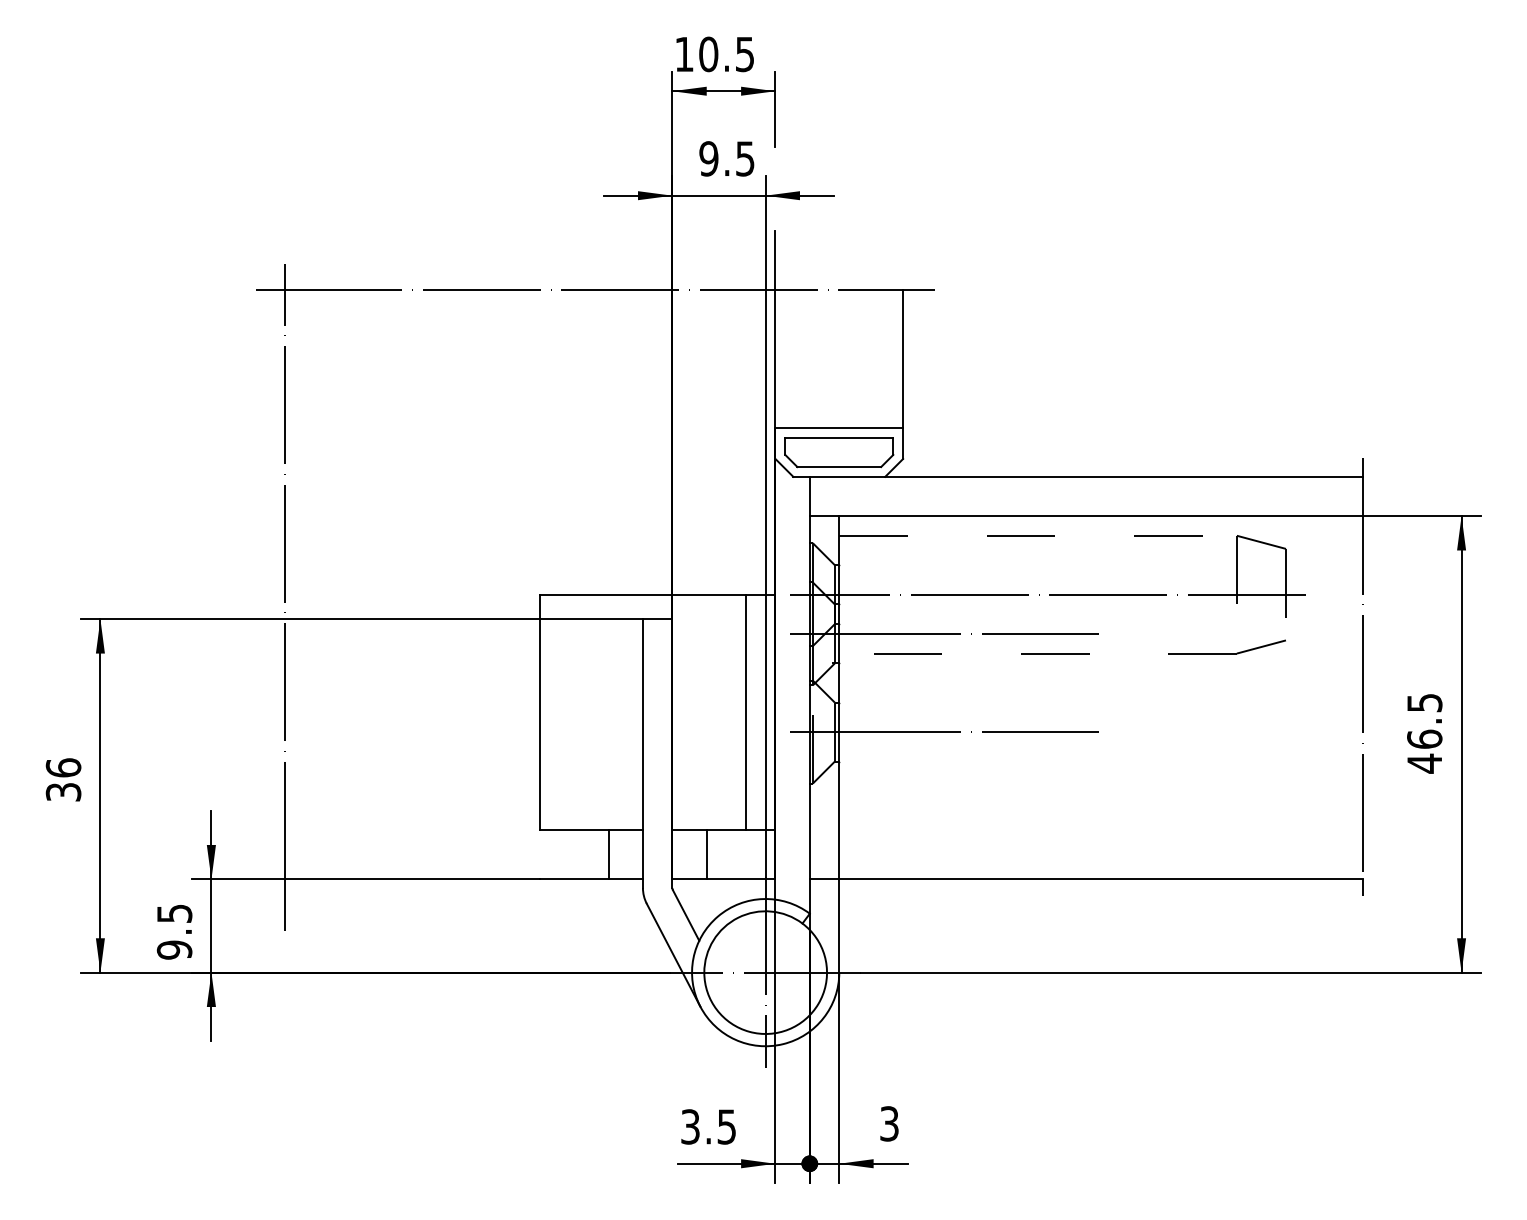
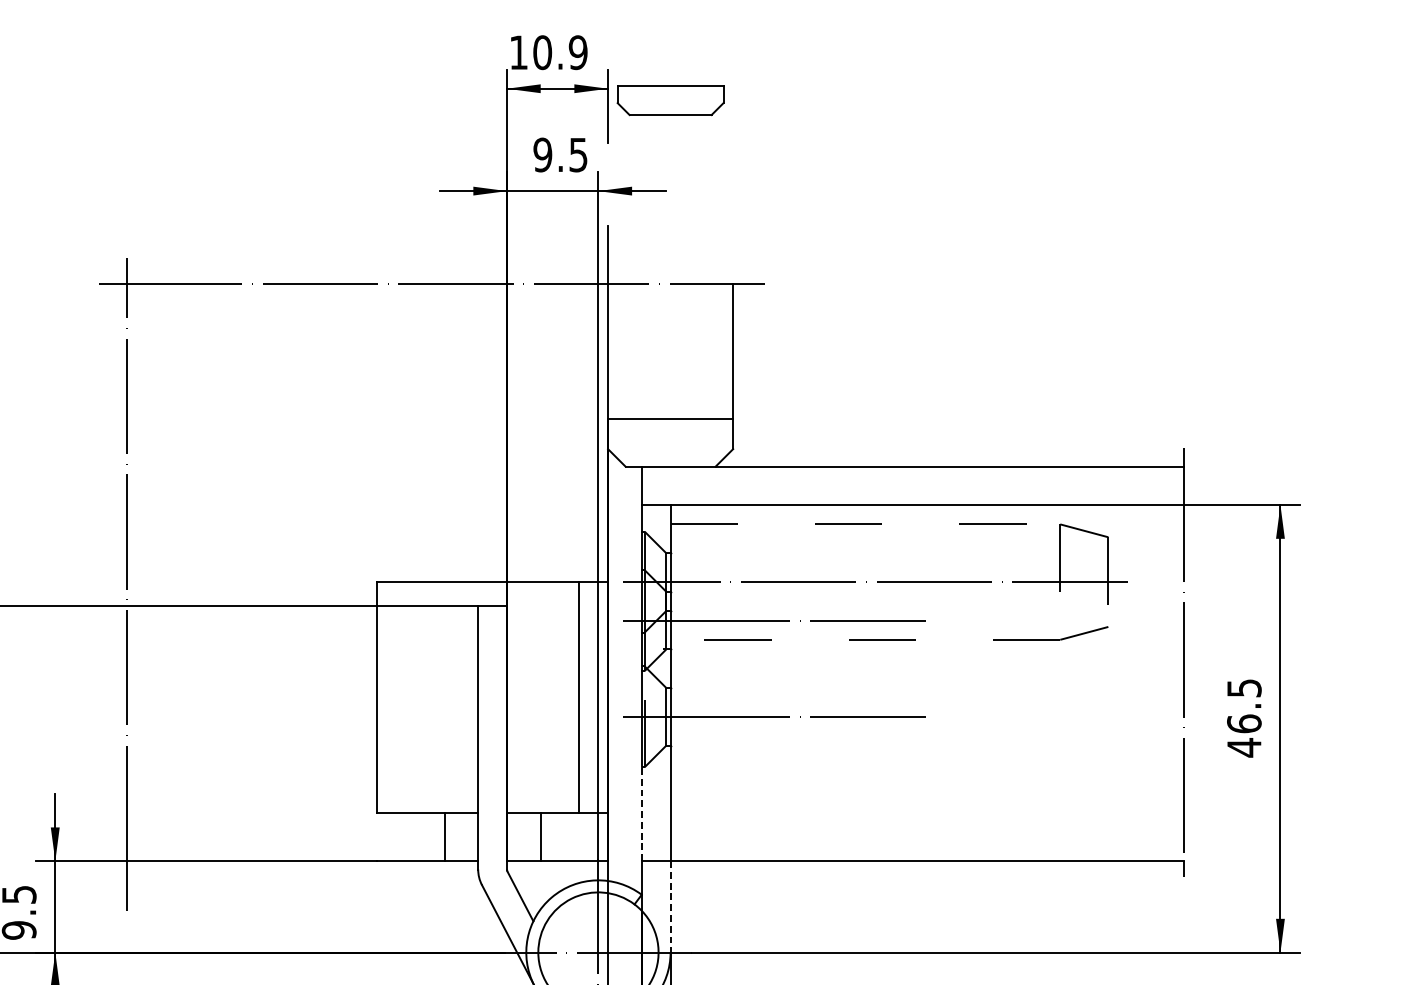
text: (744, 53) -> (577, 51), 10.5 -> 10.9
part: (839, 452) -> (670, 100), moved
line: (809, 831) -> (641, 814), solid -> dashed
line: (839, 926) -> (670, 907), solid -> dashed

